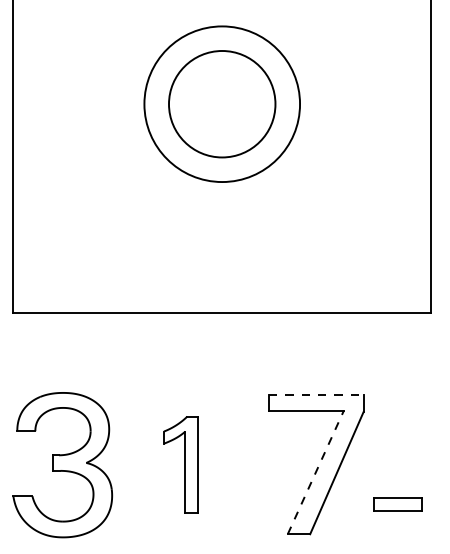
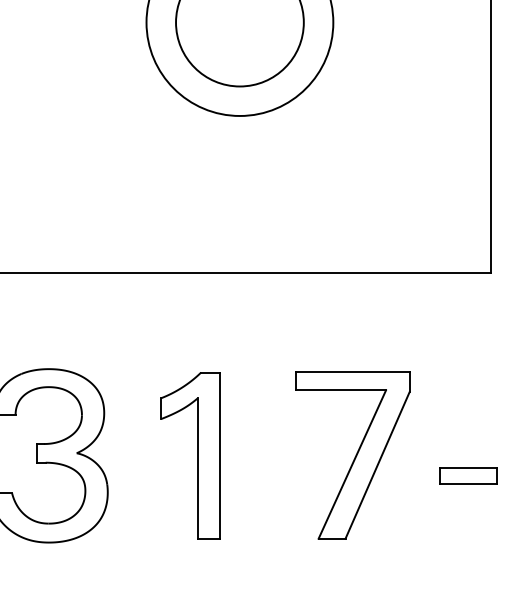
line: (316, 394) -> (353, 371), dashed -> solid
part: (181, 464) -> (191, 455), size x1.43
line: (315, 472) -> (351, 464), dashed -> solid
part: (397, 504) -> (468, 475), moved

